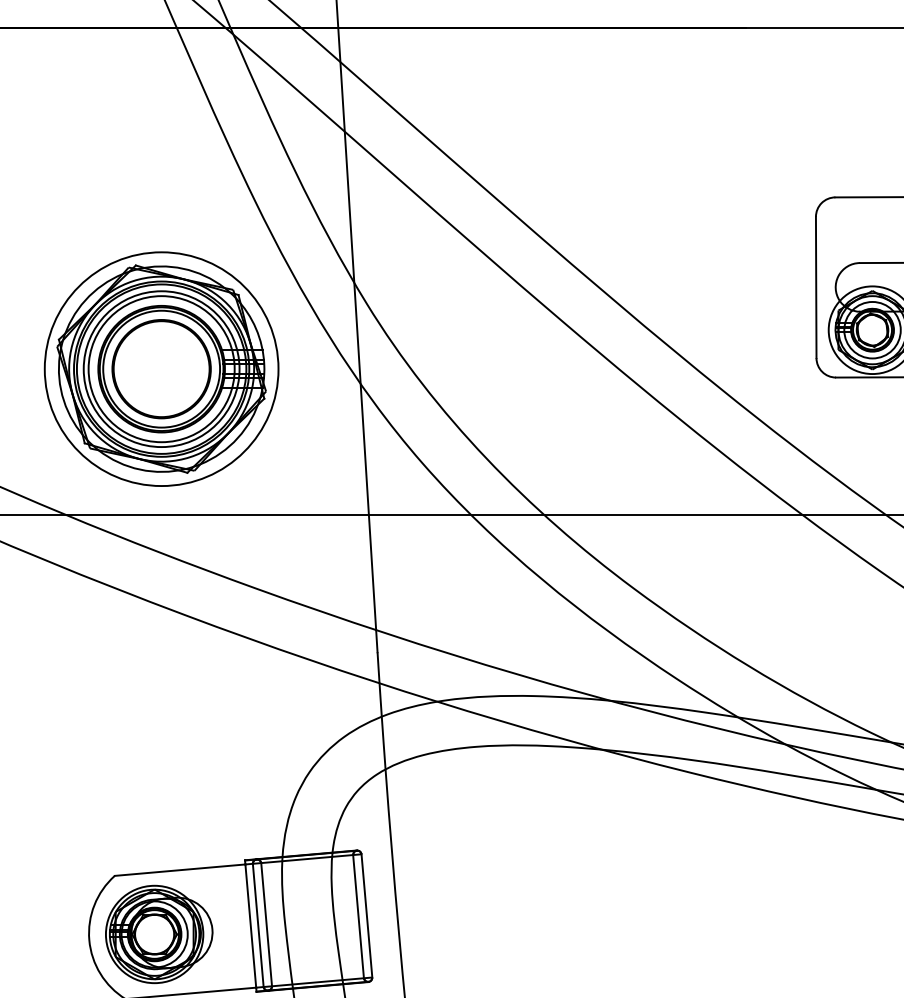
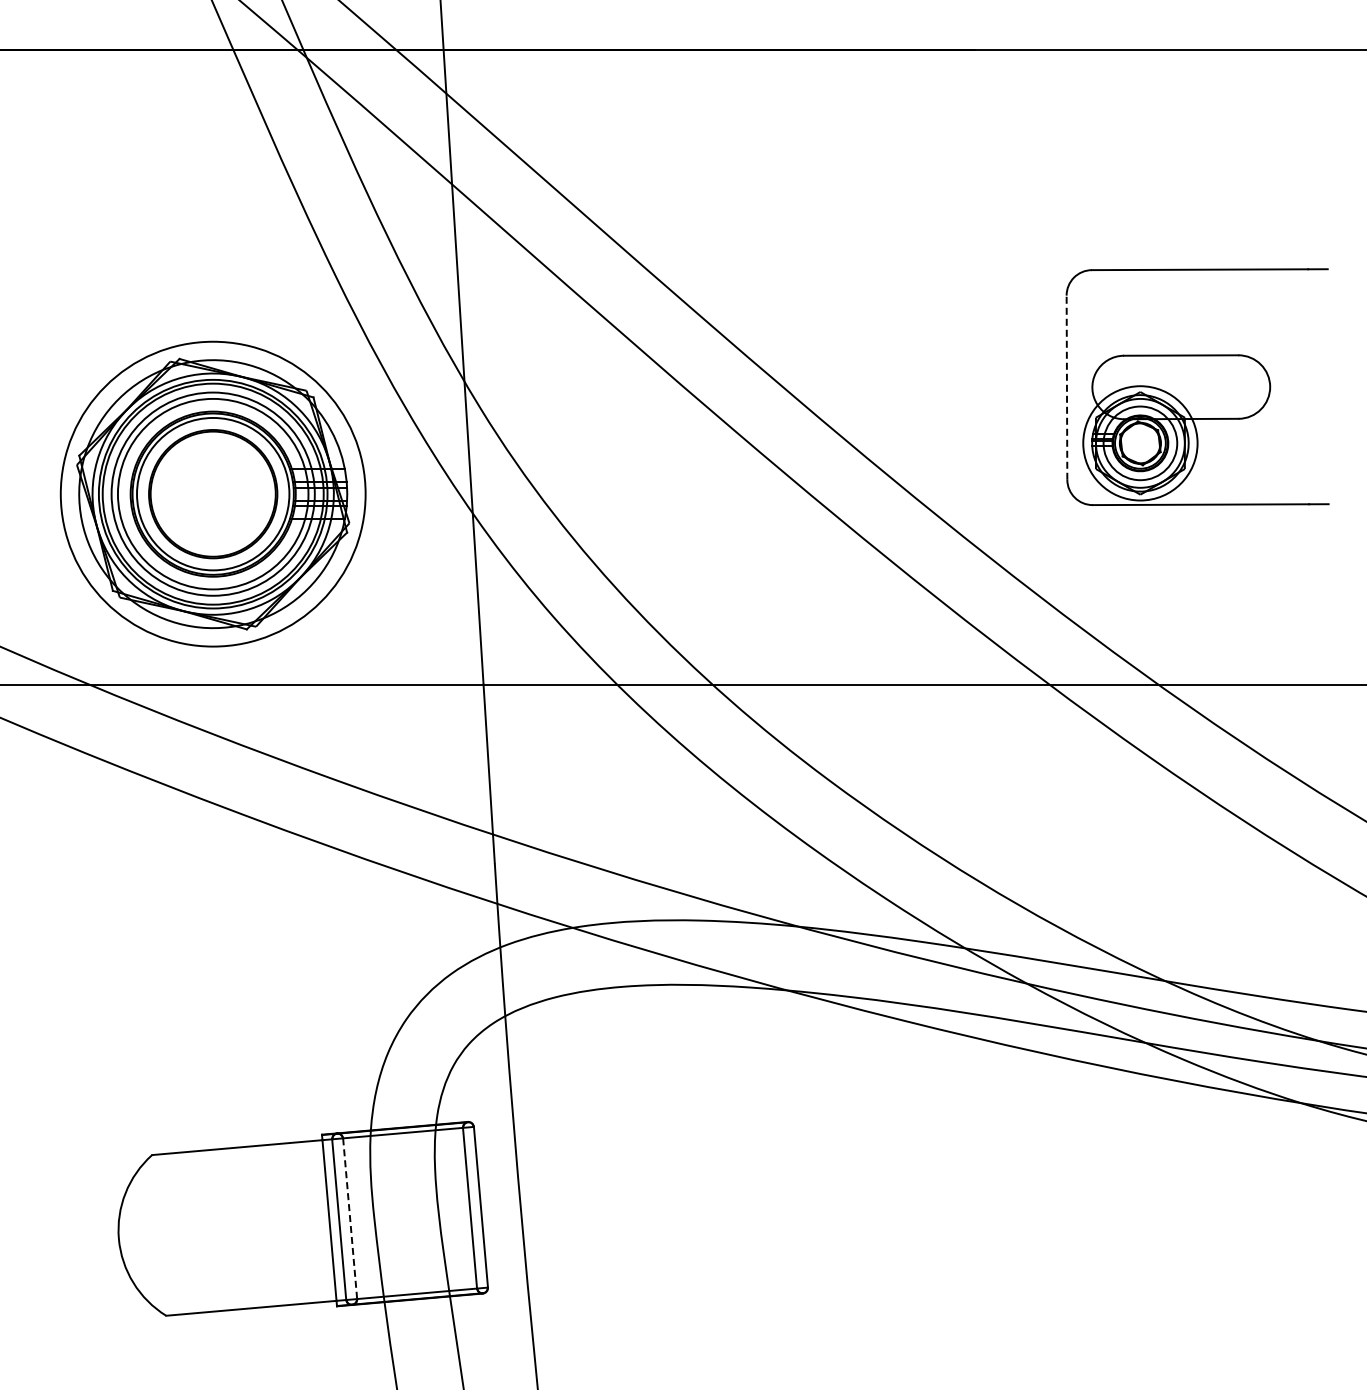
line: (815, 287) -> (1066, 387), solid -> dashed
line: (266, 924) -> (350, 1218), solid -> dashed
part: (158, 934) -> (209, 1231), removed

